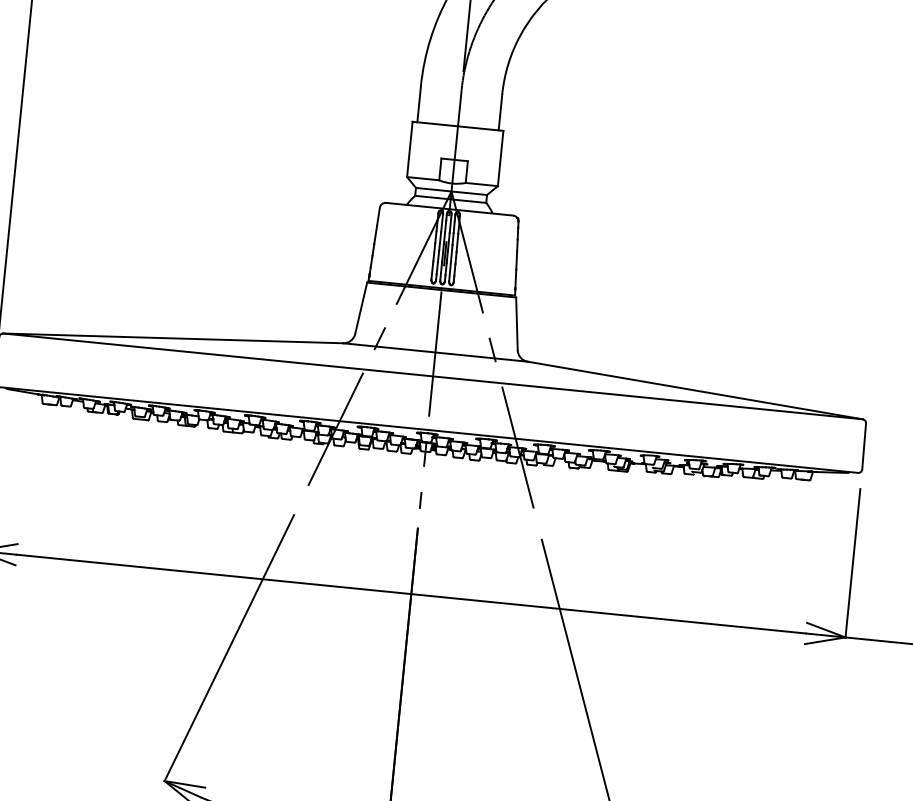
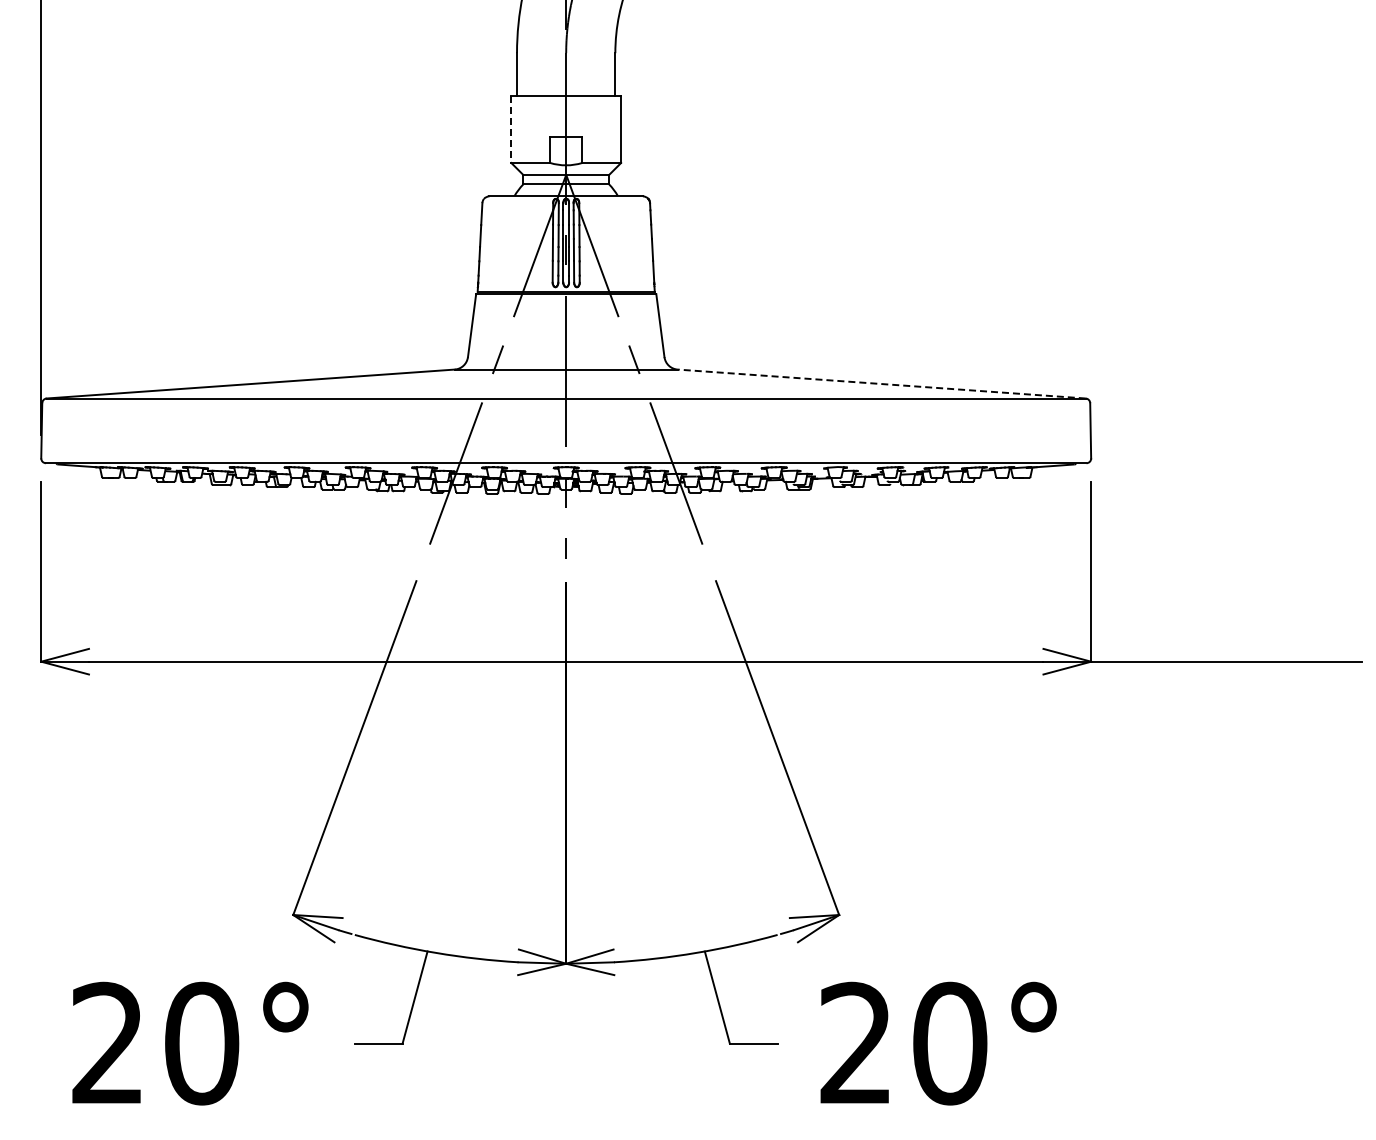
line: (409, 150) -> (511, 130), solid -> dashed
line: (694, 390) -> (881, 384), solid -> dashed

